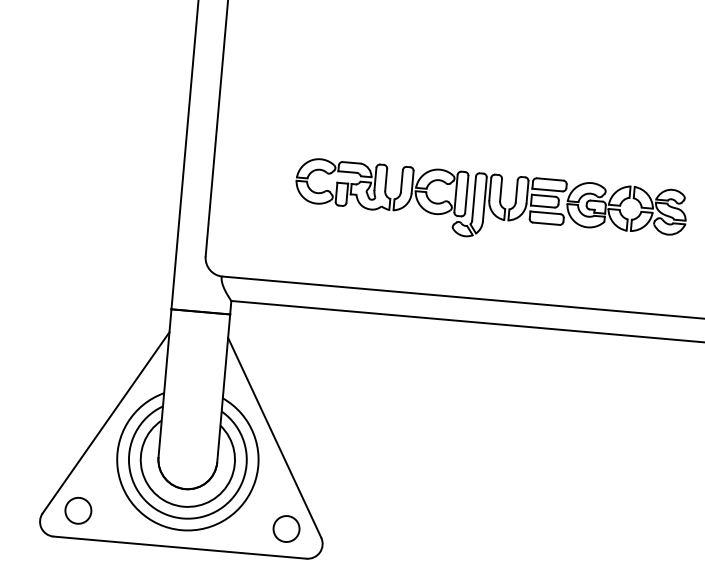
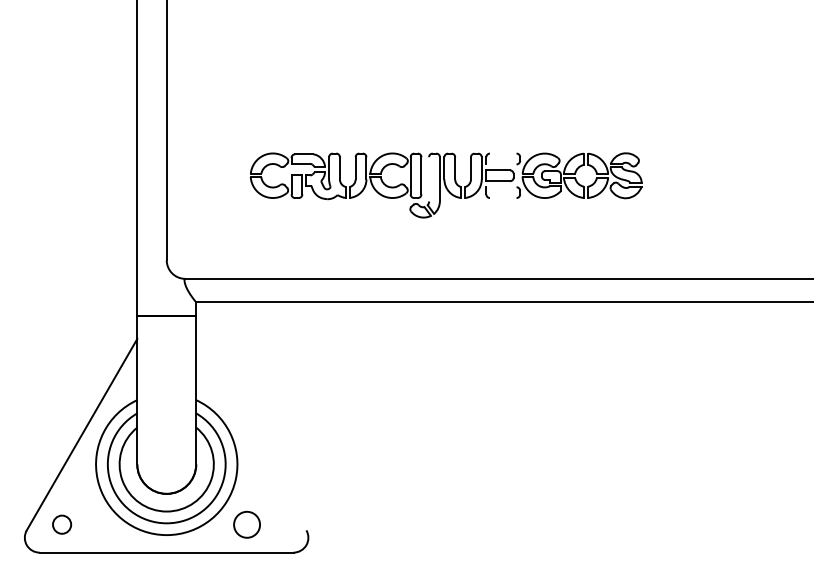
line: (549, 179) -> (502, 153), removed
line: (547, 190) -> (501, 164), removed
line: (474, 198) -> (429, 179), removed
line: (545, 213) -> (501, 187), removed
line: (545, 224) -> (502, 198), removed
line: (274, 437) -> (251, 434), removed
circle: (77, 510) -> (61, 524), size x0.7
circle: (286, 528) -> (246, 524), moved

